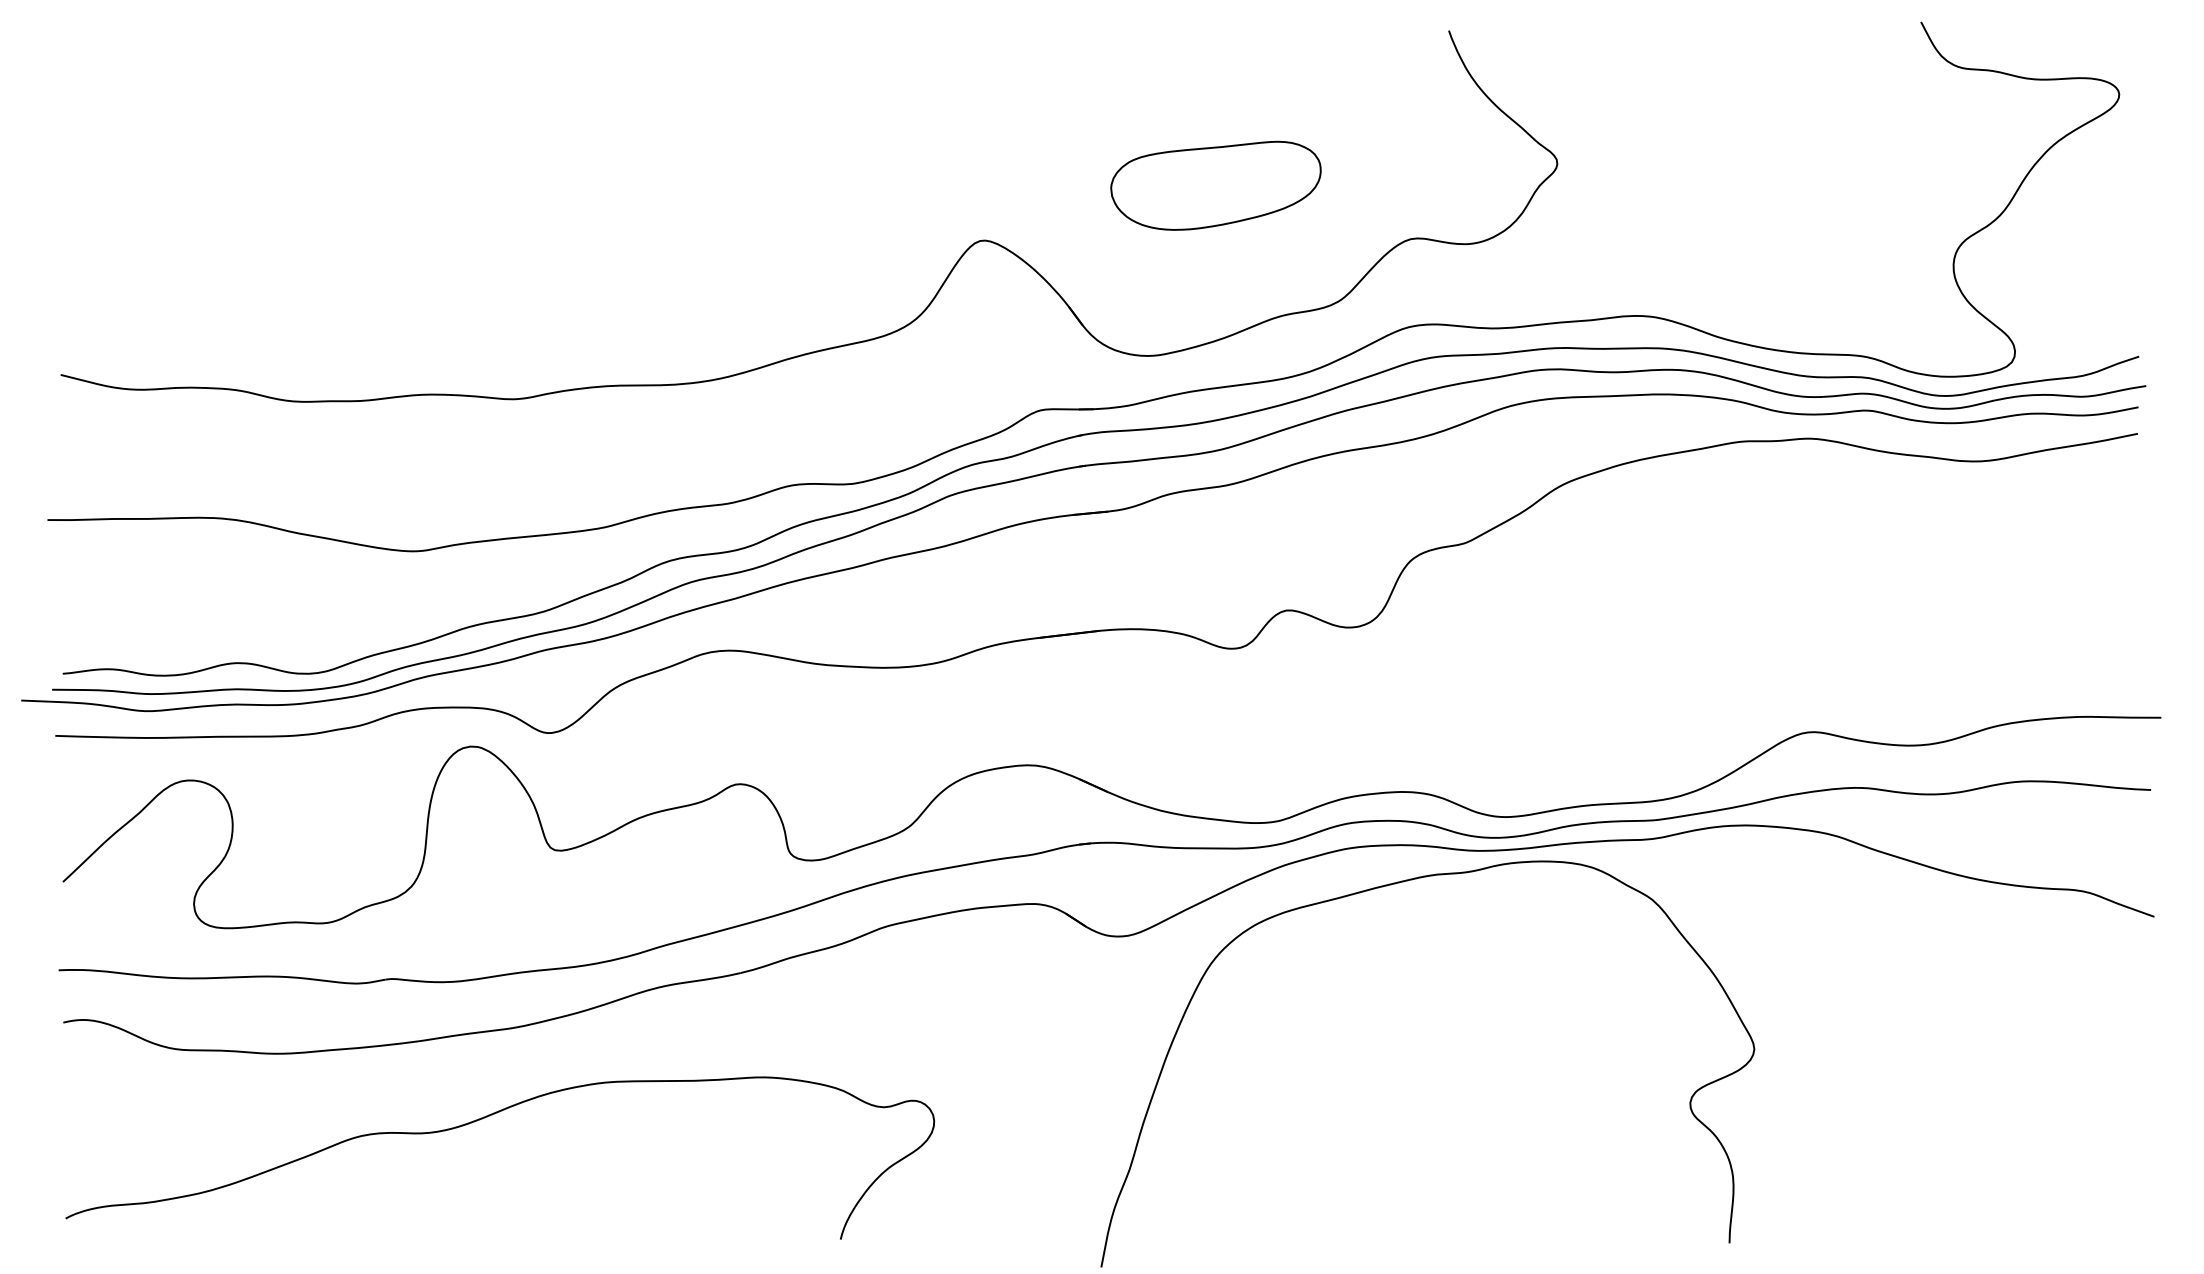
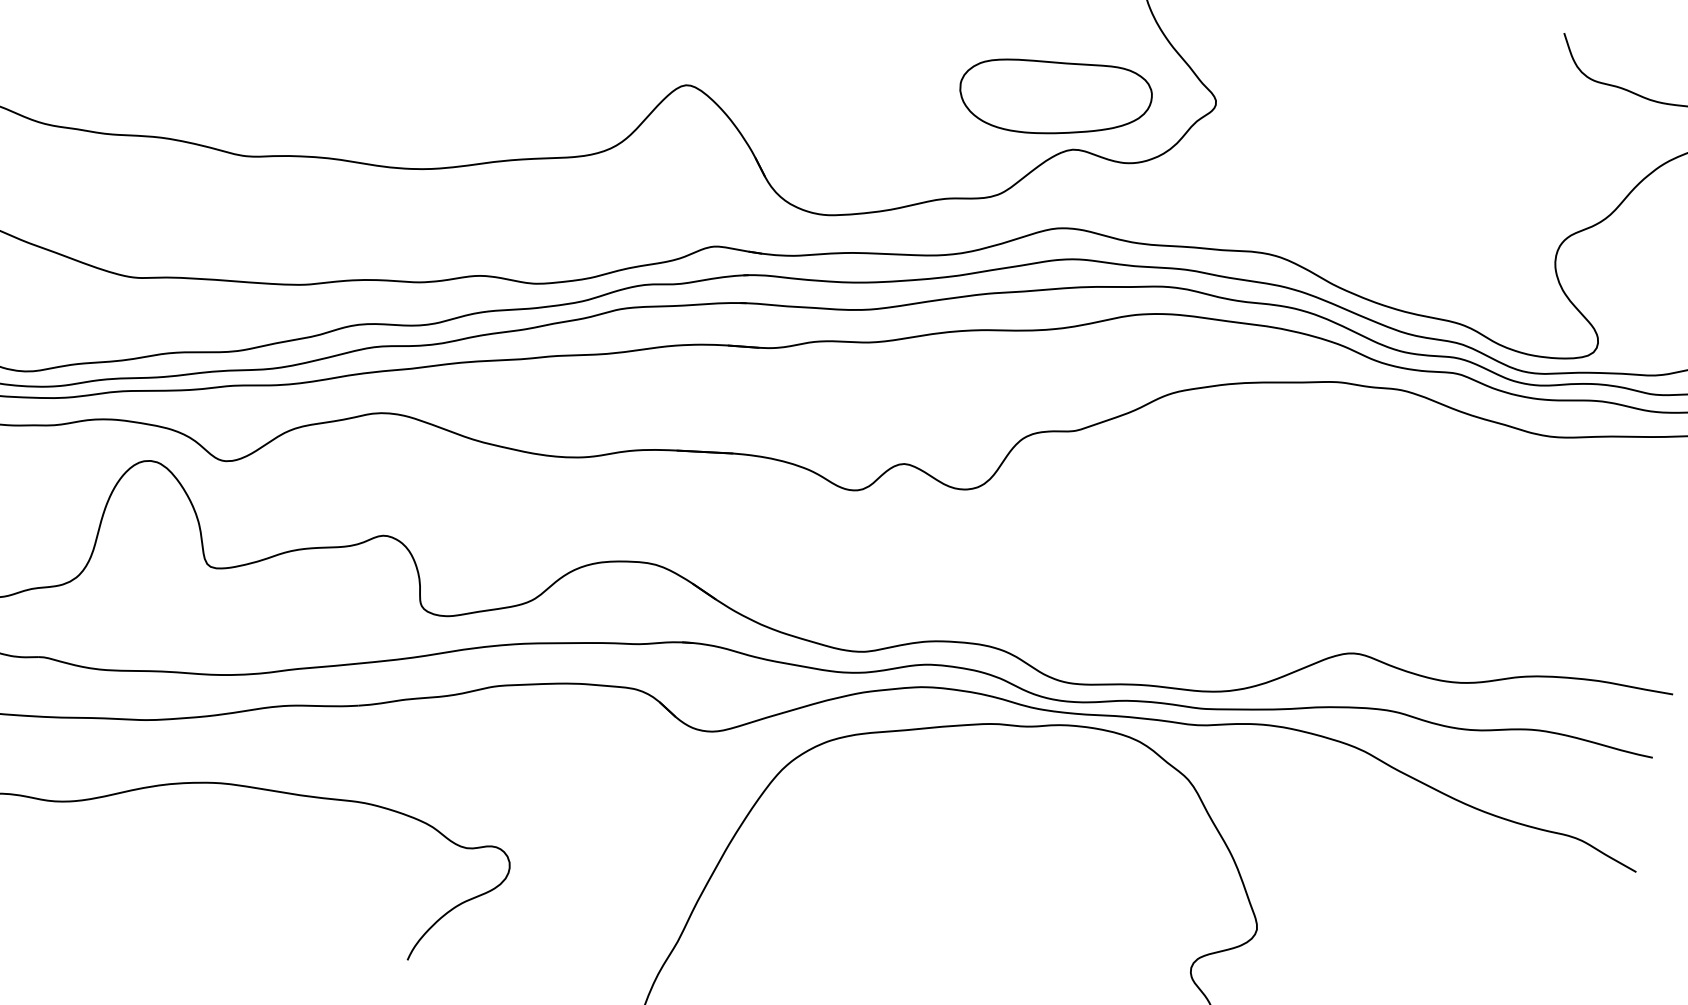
part: (1215, 185) -> (1054, 97), moved

